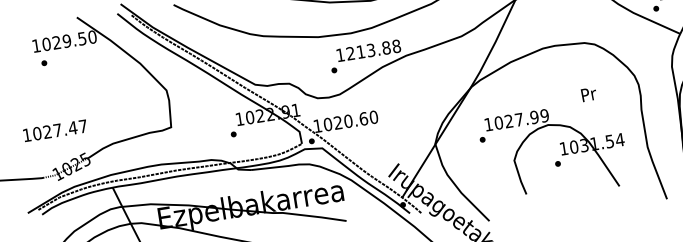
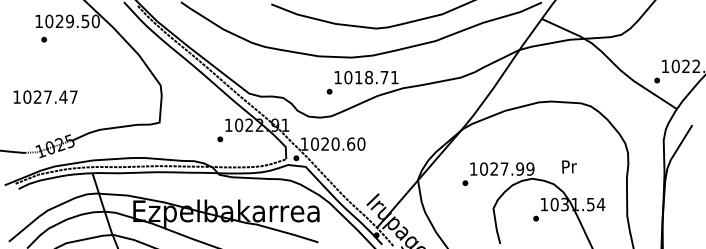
text: (373, 49) -> (371, 77), 1213.88 -> 1018.71
text: (588, 94) -> (569, 166), moved
text: (55, 130) -> (45, 96), moved

